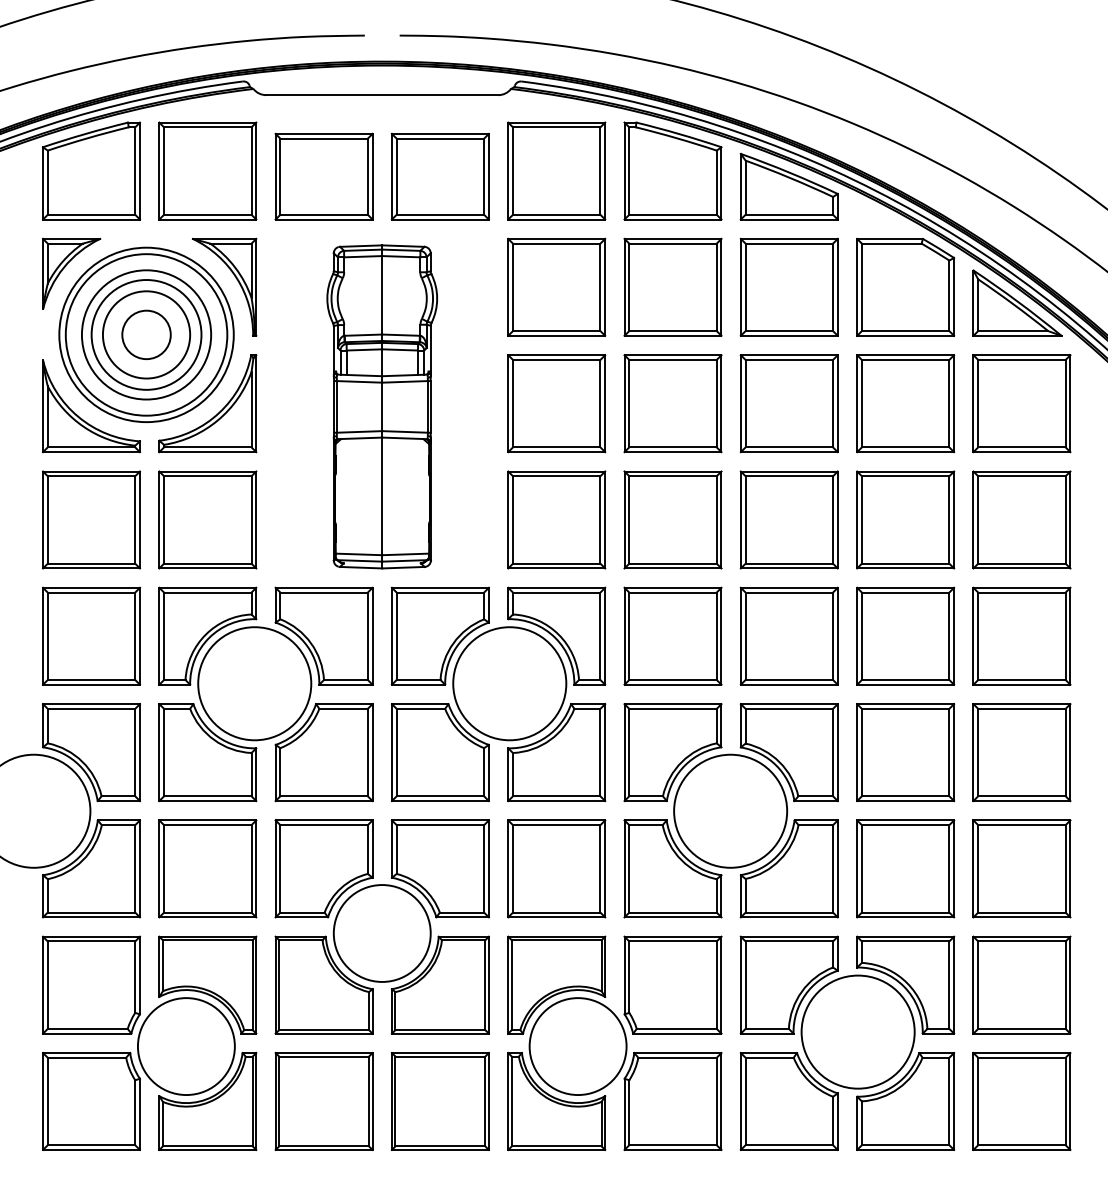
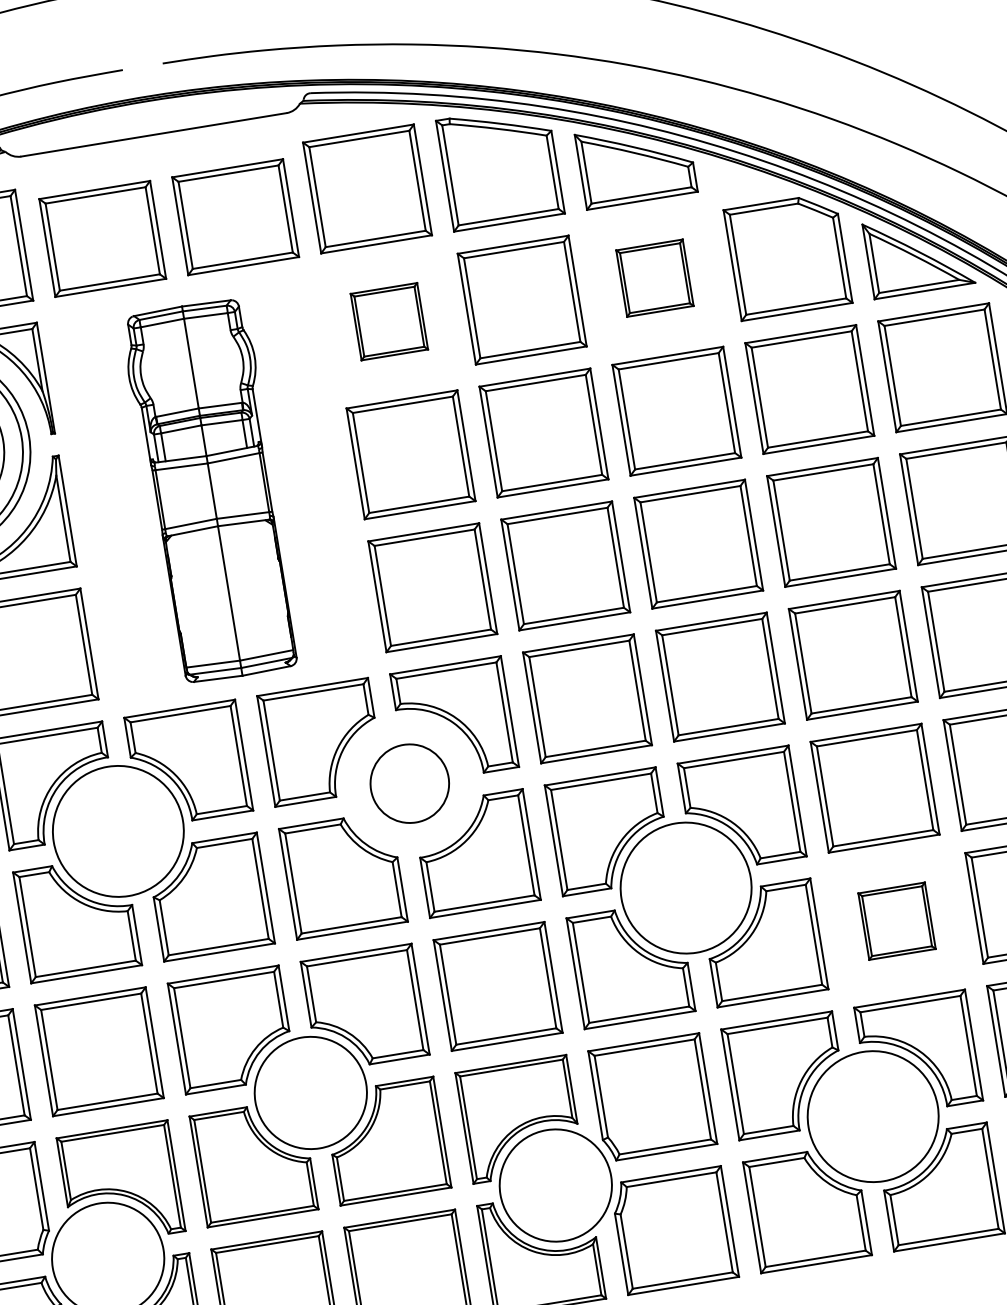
part: (556, 286) -> (388, 320), size x0.6
part: (788, 286) -> (654, 277), size x0.6
circle: (509, 683) -> (409, 783), size x0.6
part: (905, 868) -> (896, 920), size x0.6

